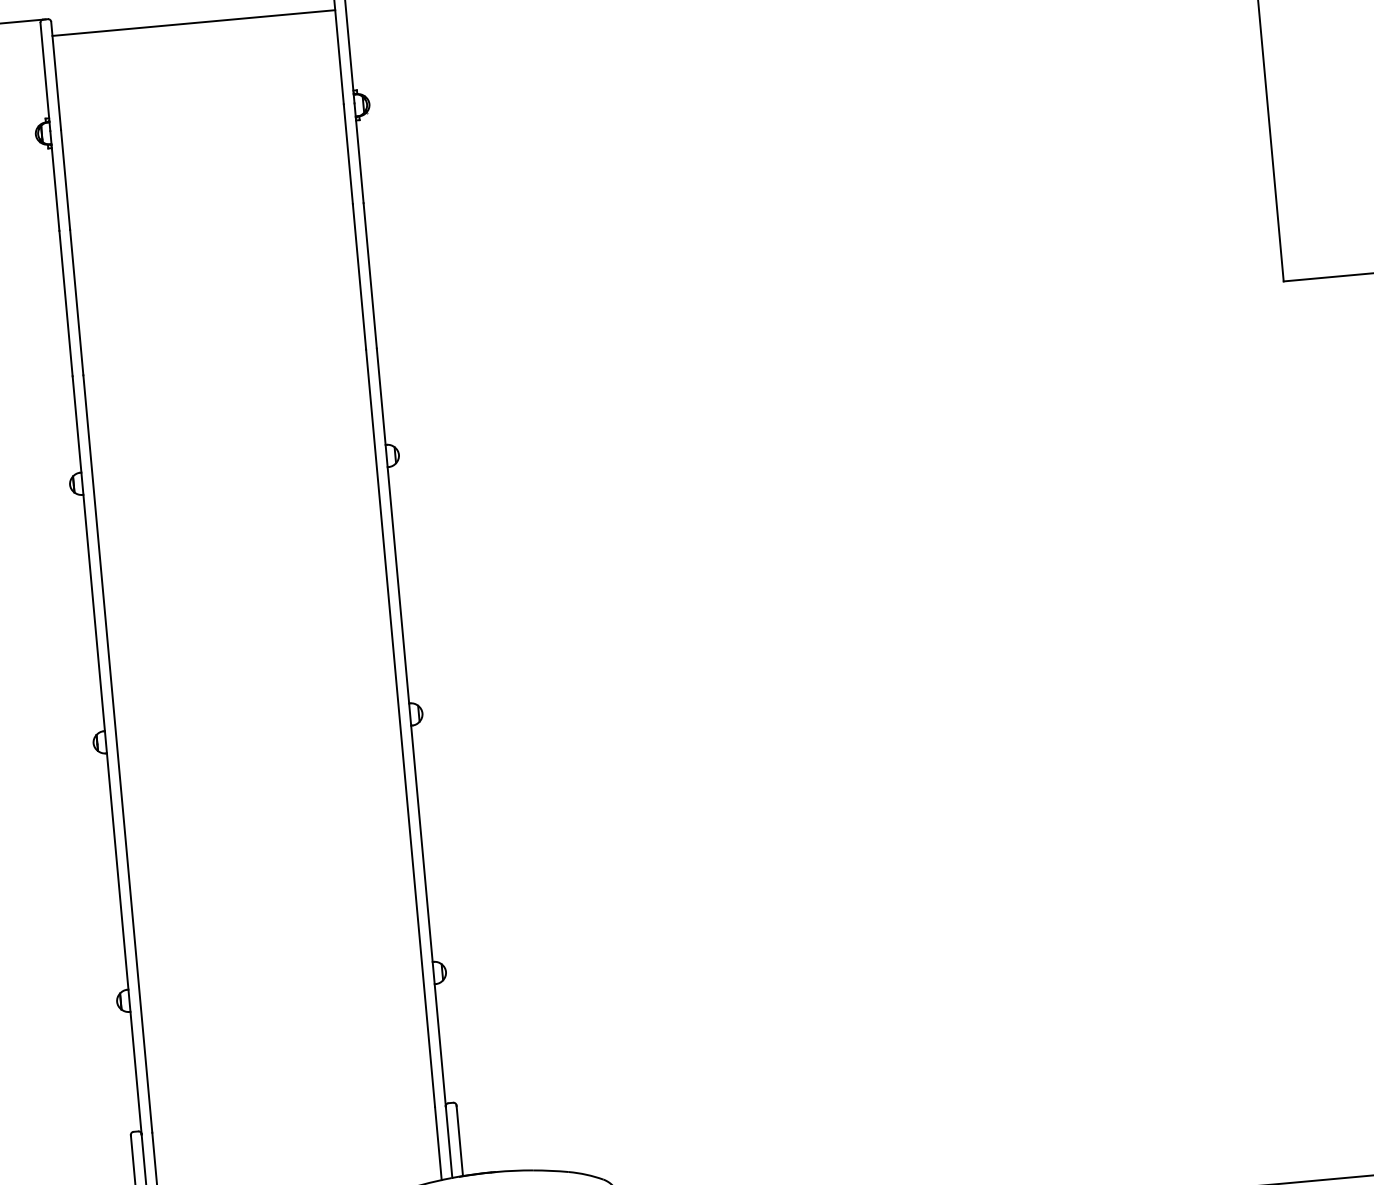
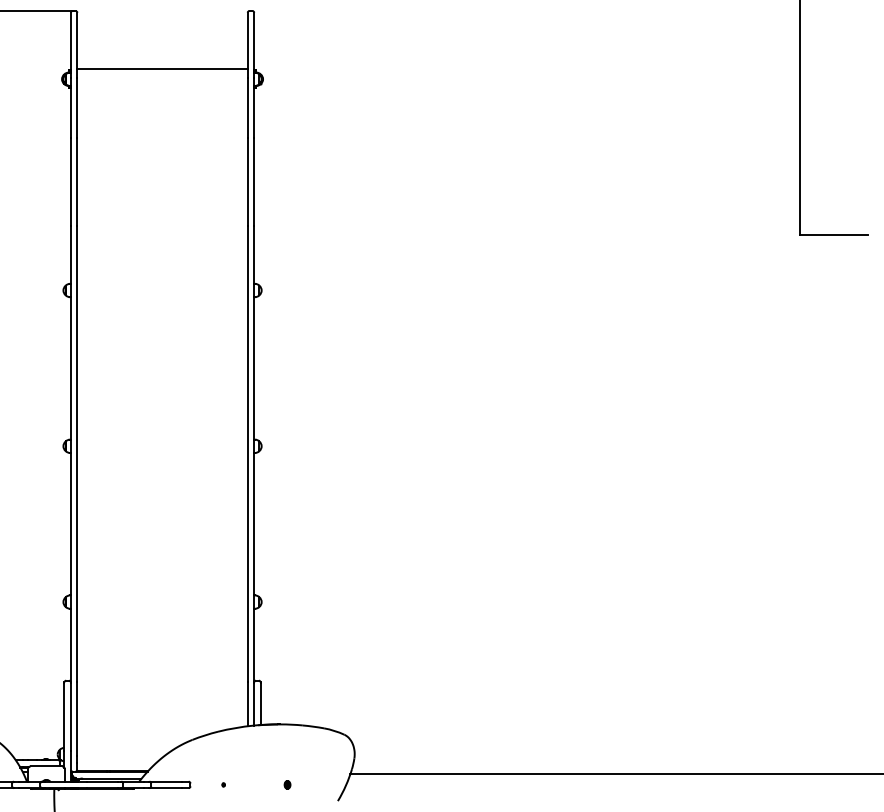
line: (193, 23) -> (162, 69), moved

